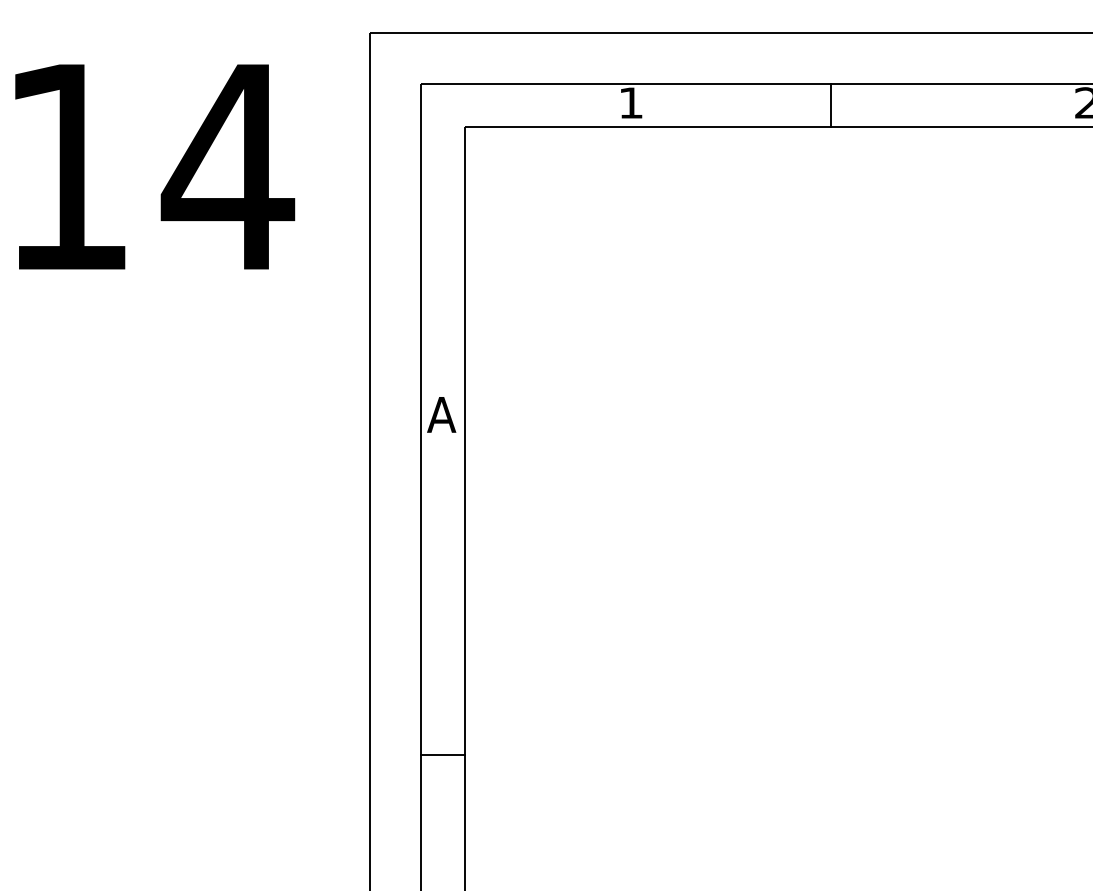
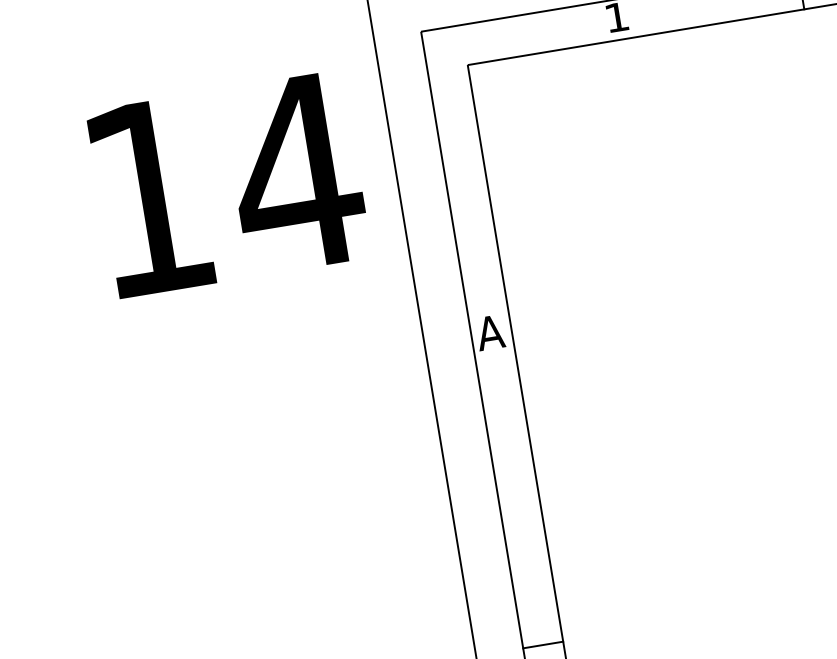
text: (155, 166) -> (229, 183), moved

